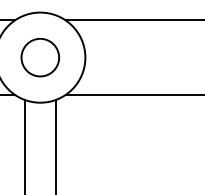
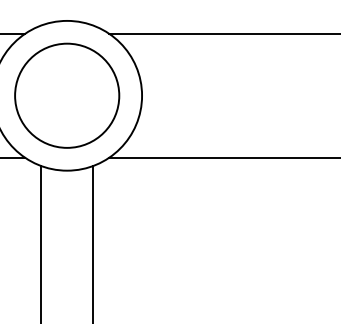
circle: (39, 57) -> (65, 95), size x1.67

